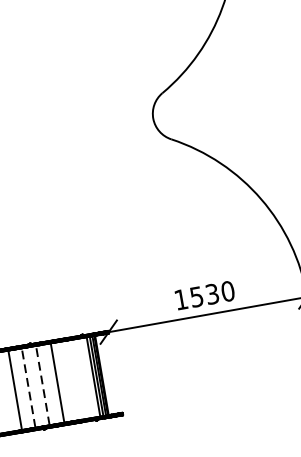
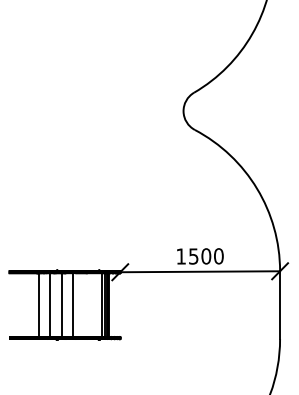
text: (212, 294) -> (206, 256), 1530 -> 1500
line: (42, 386) -> (61, 305), dashed -> solid
line: (29, 388) -> (50, 305), dashed -> solid

